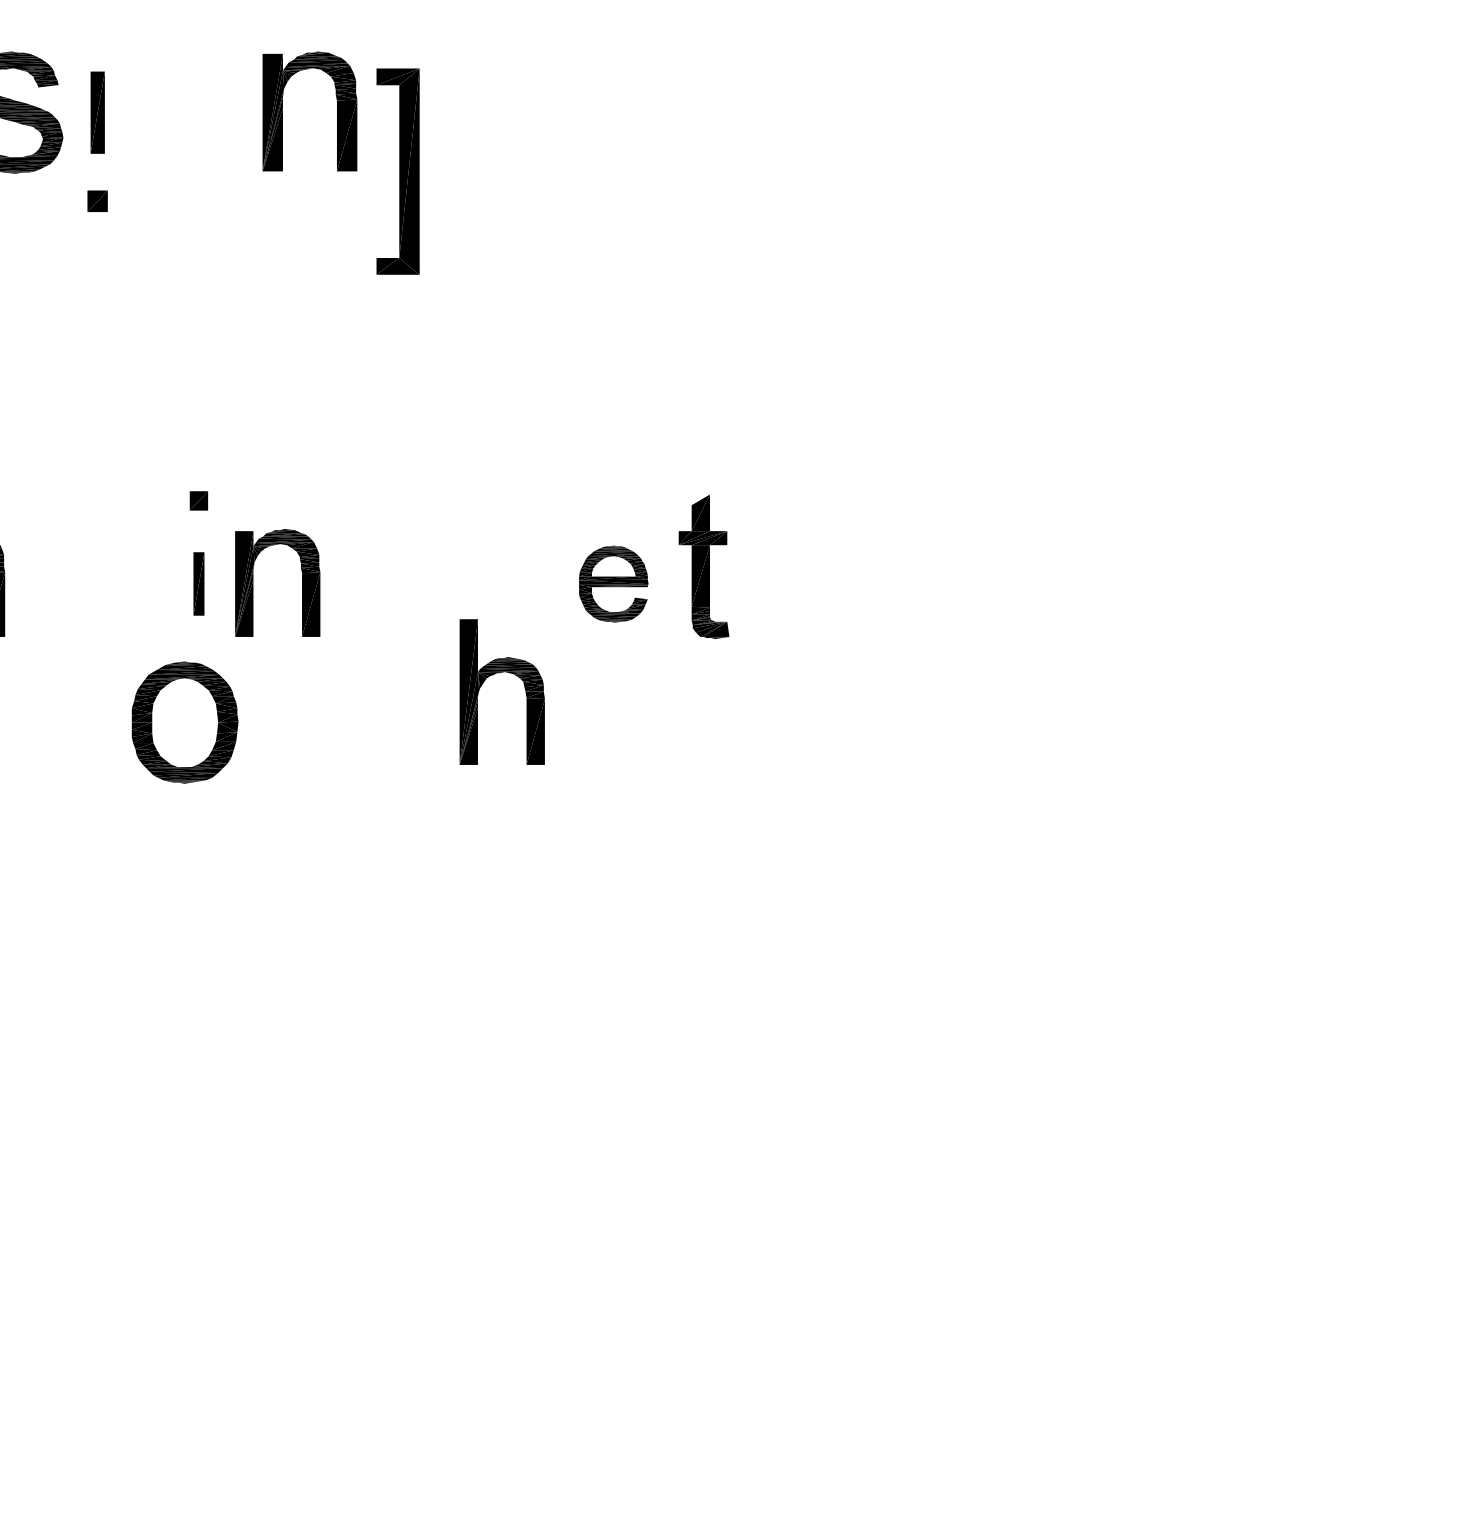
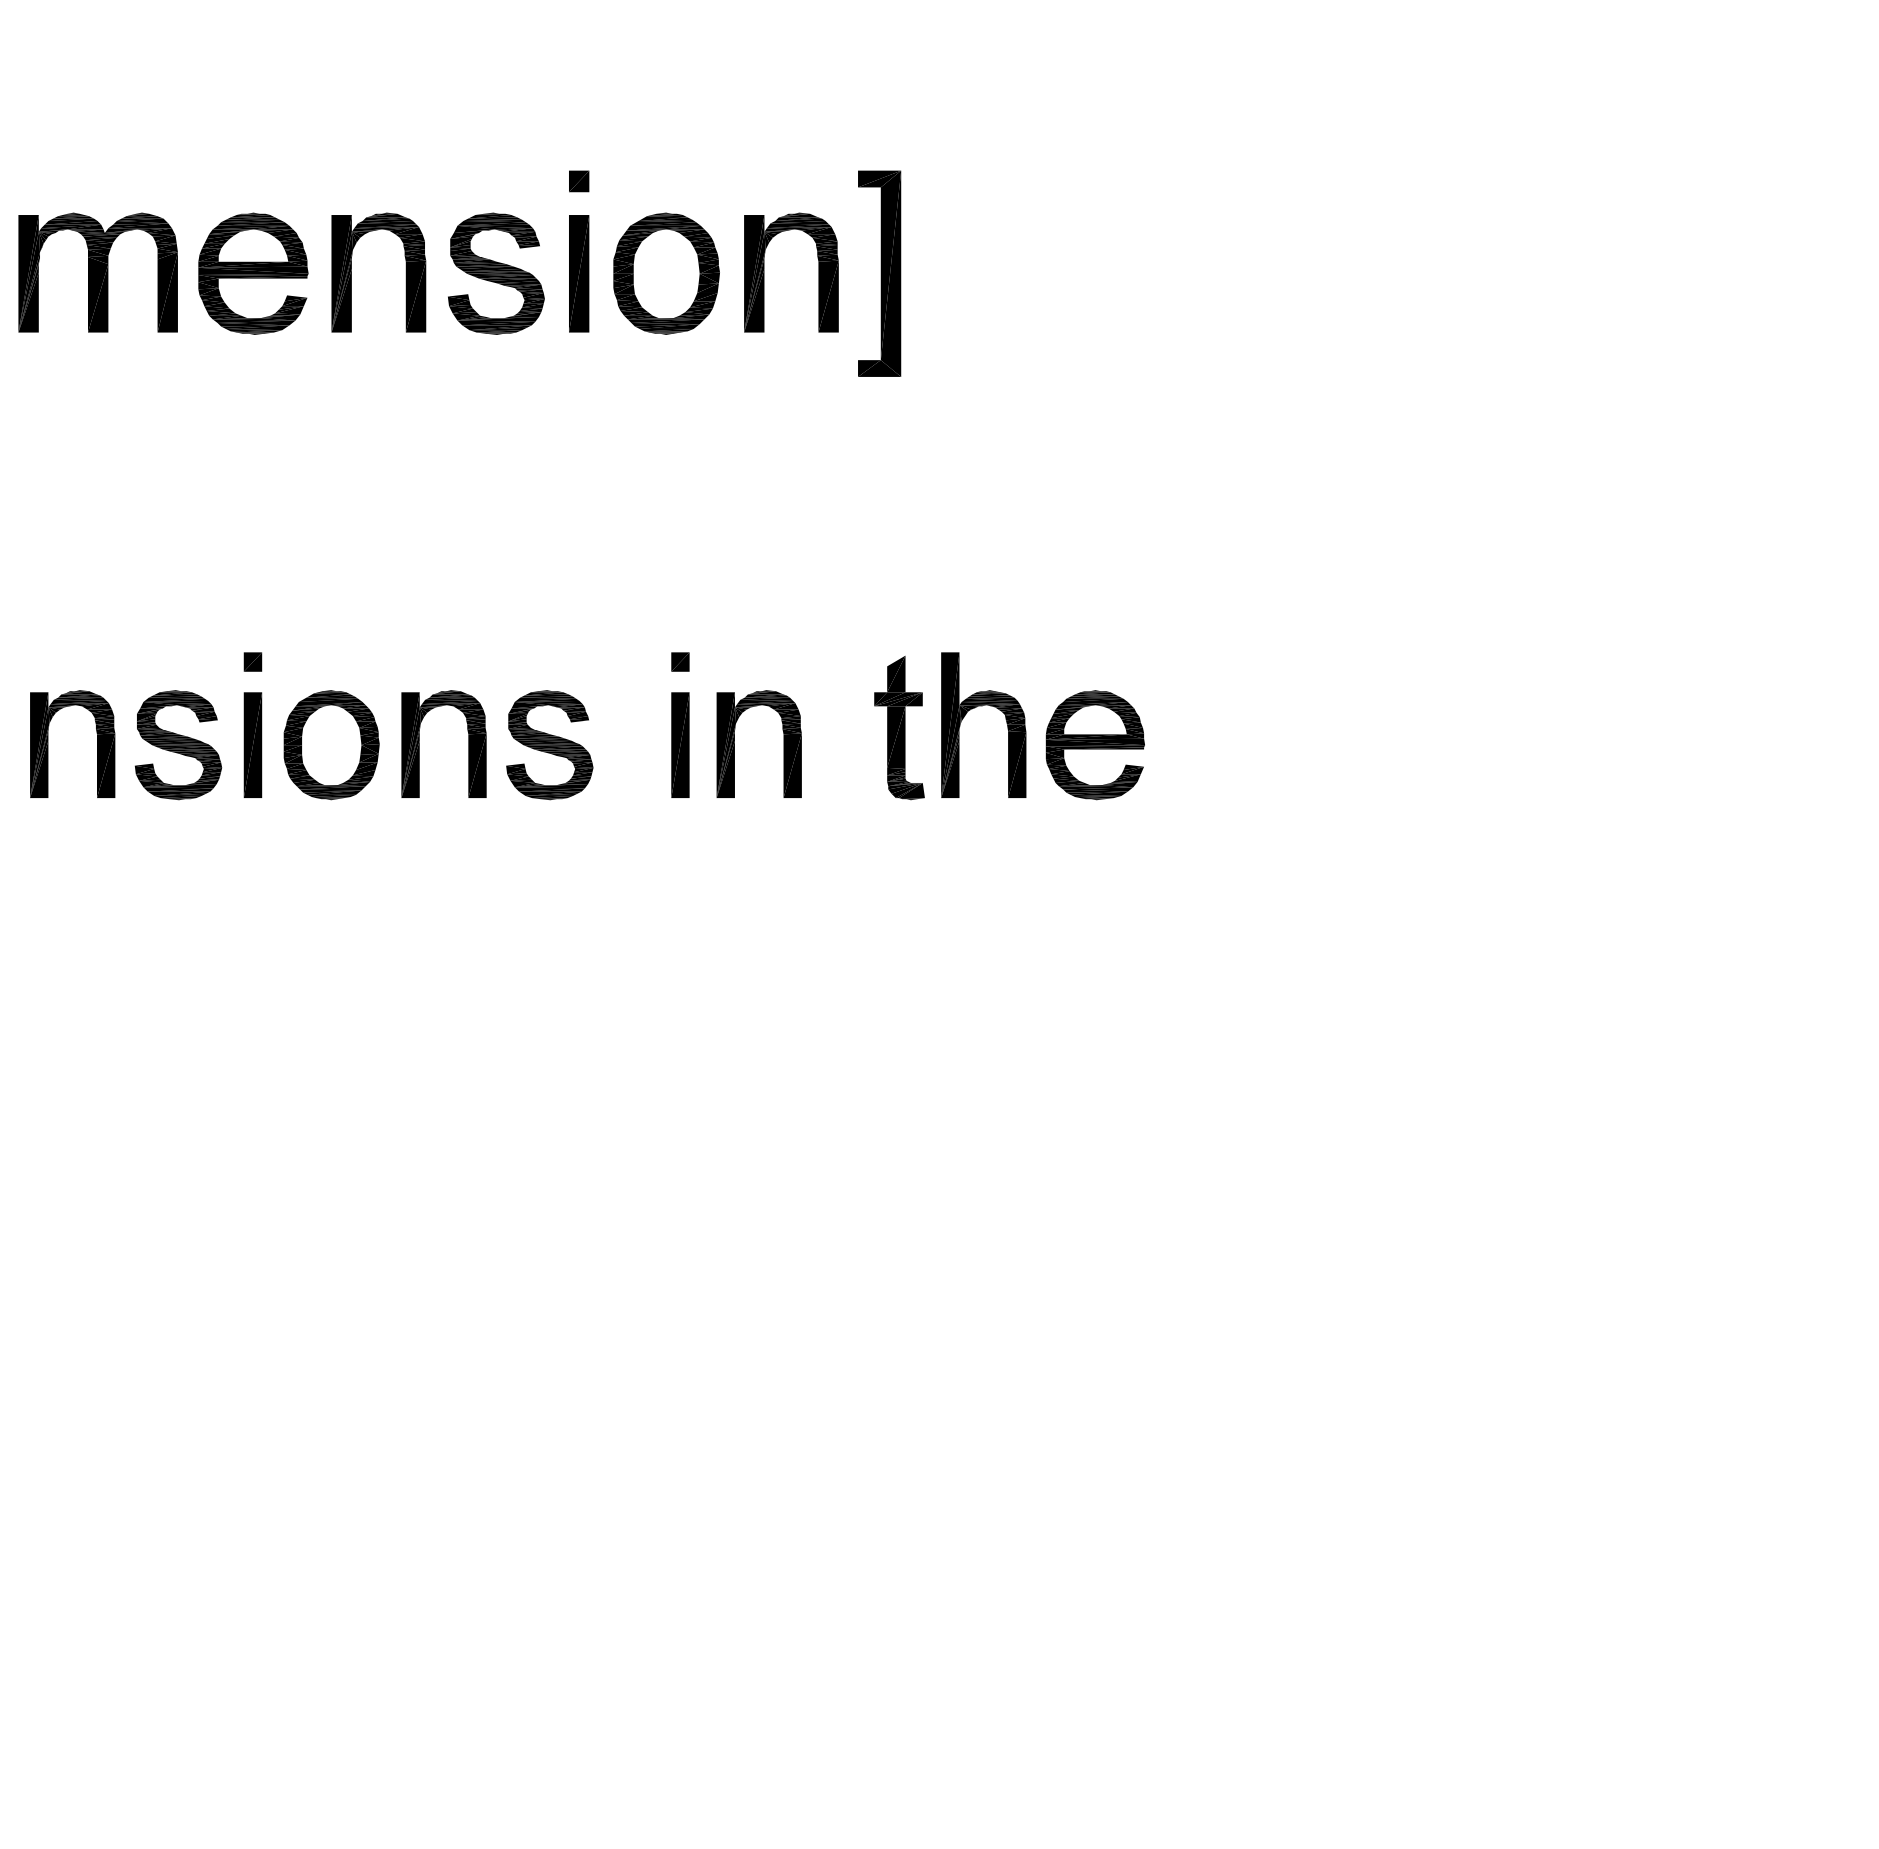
part: (98, 112) -> (579, 273), size x1.43
part: (398, 171) -> (879, 273), moved
part: (98, 201) -> (579, 181), moved
part: (704, 566) -> (899, 727), moved
part: (199, 583) -> (680, 744), size x1.67
part: (68, 584) -> (549, 745), added
part: (613, 584) -> (1094, 745), size x1.43
part: (501, 673) -> (982, 706), moved
part: (185, 722) -> (666, 273), moved

